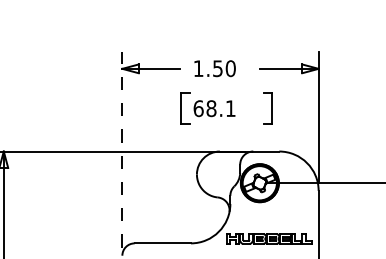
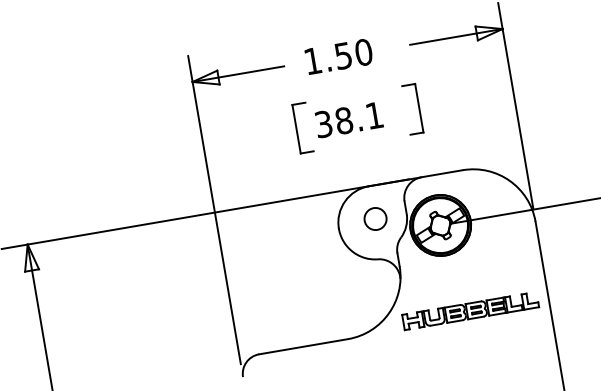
text: (198, 108) -> (323, 124), 68.1 -> 38.1
part: (267, 108) -> (411, 108), moved
line: (122, 149) -> (214, 209), dashed -> solid
circle: (220, 172) -> (375, 219), added

